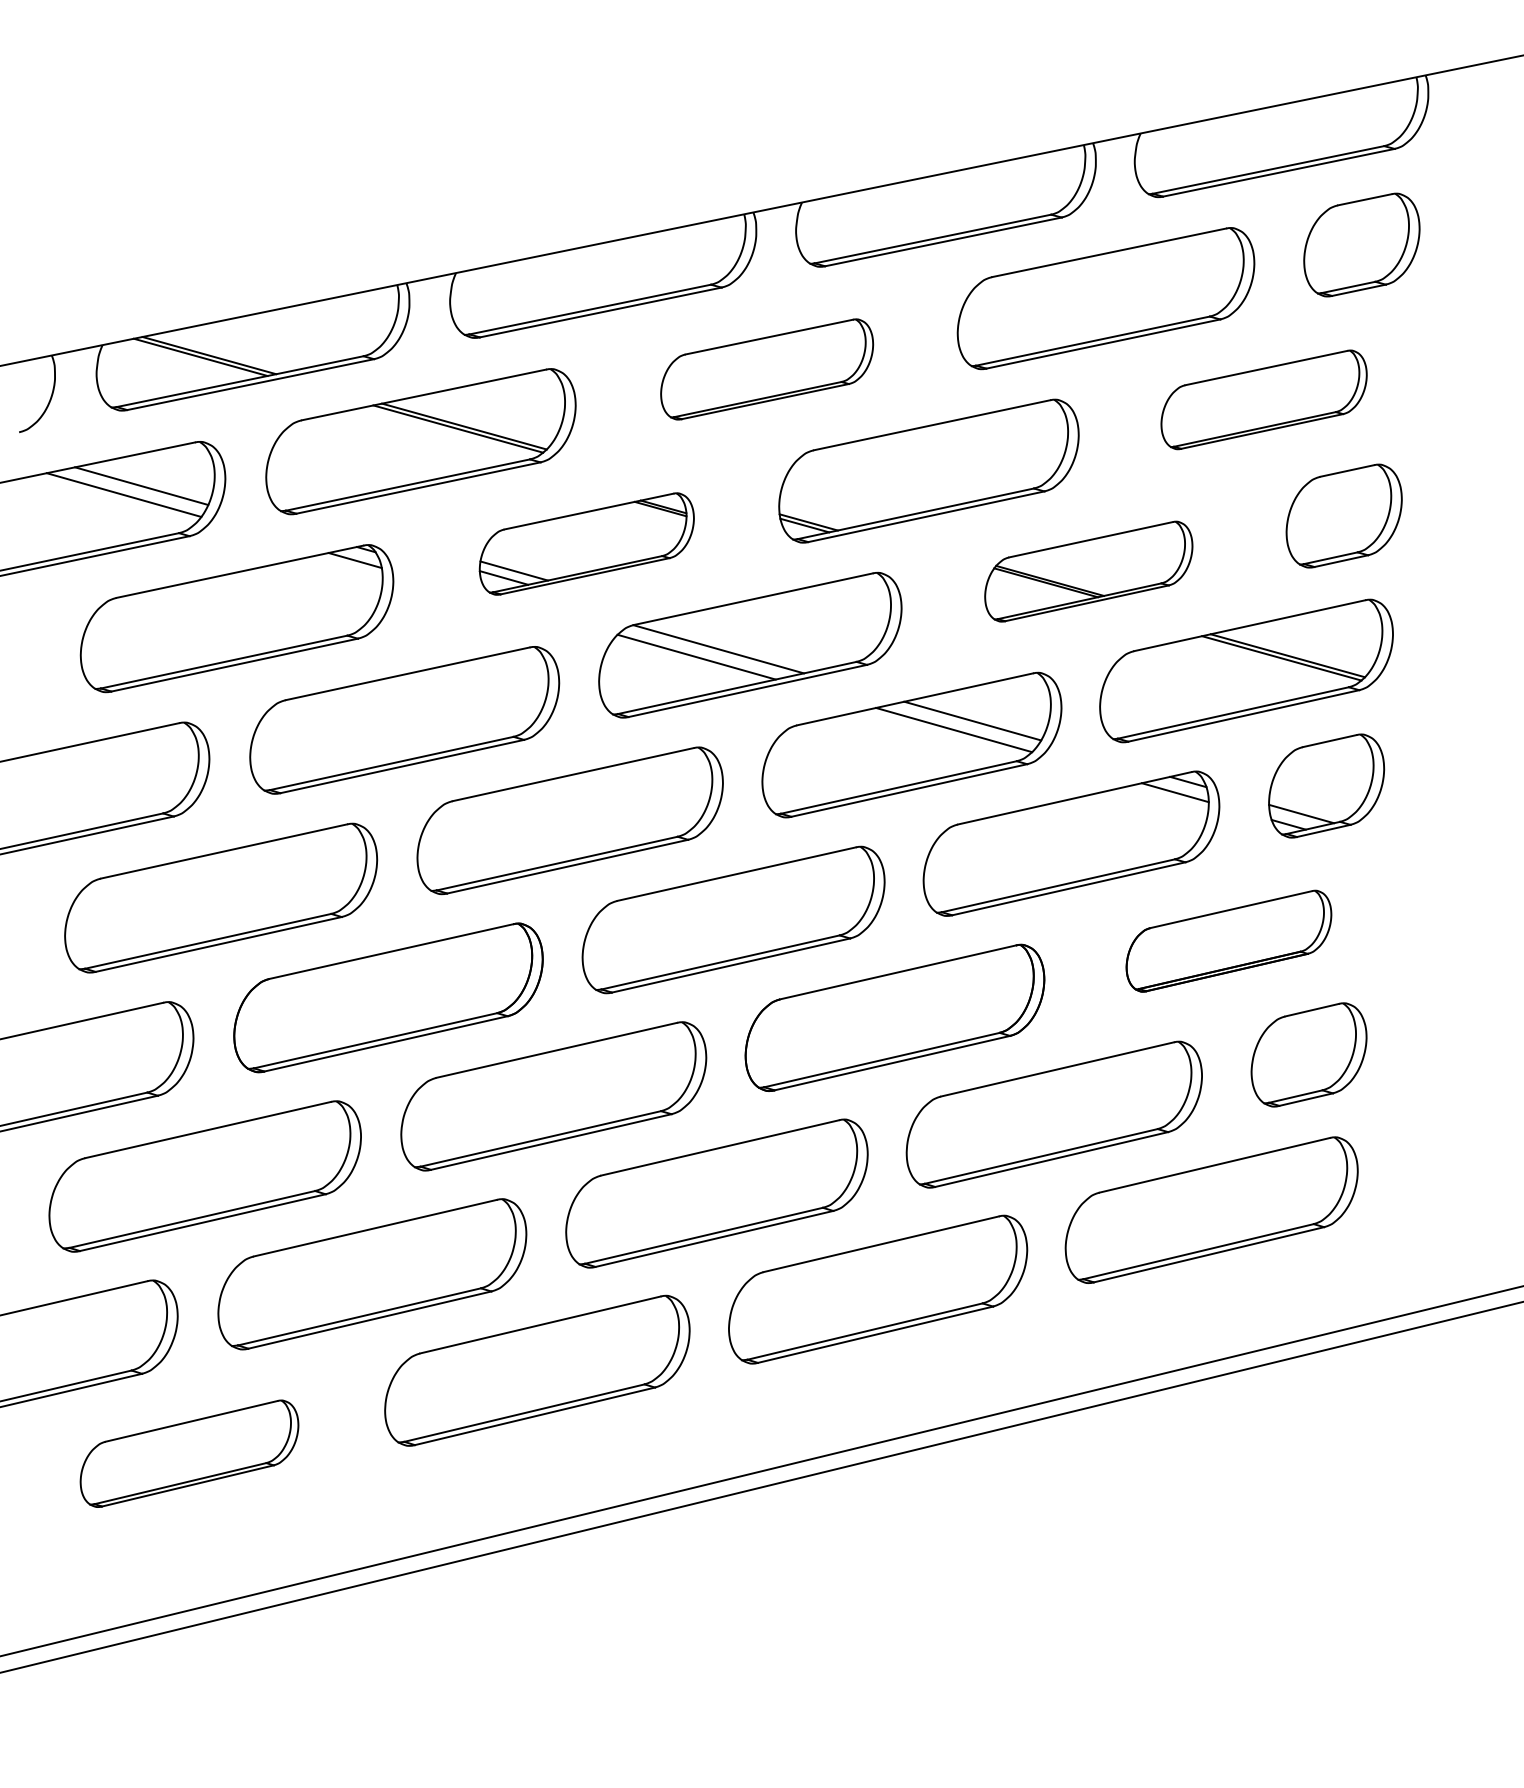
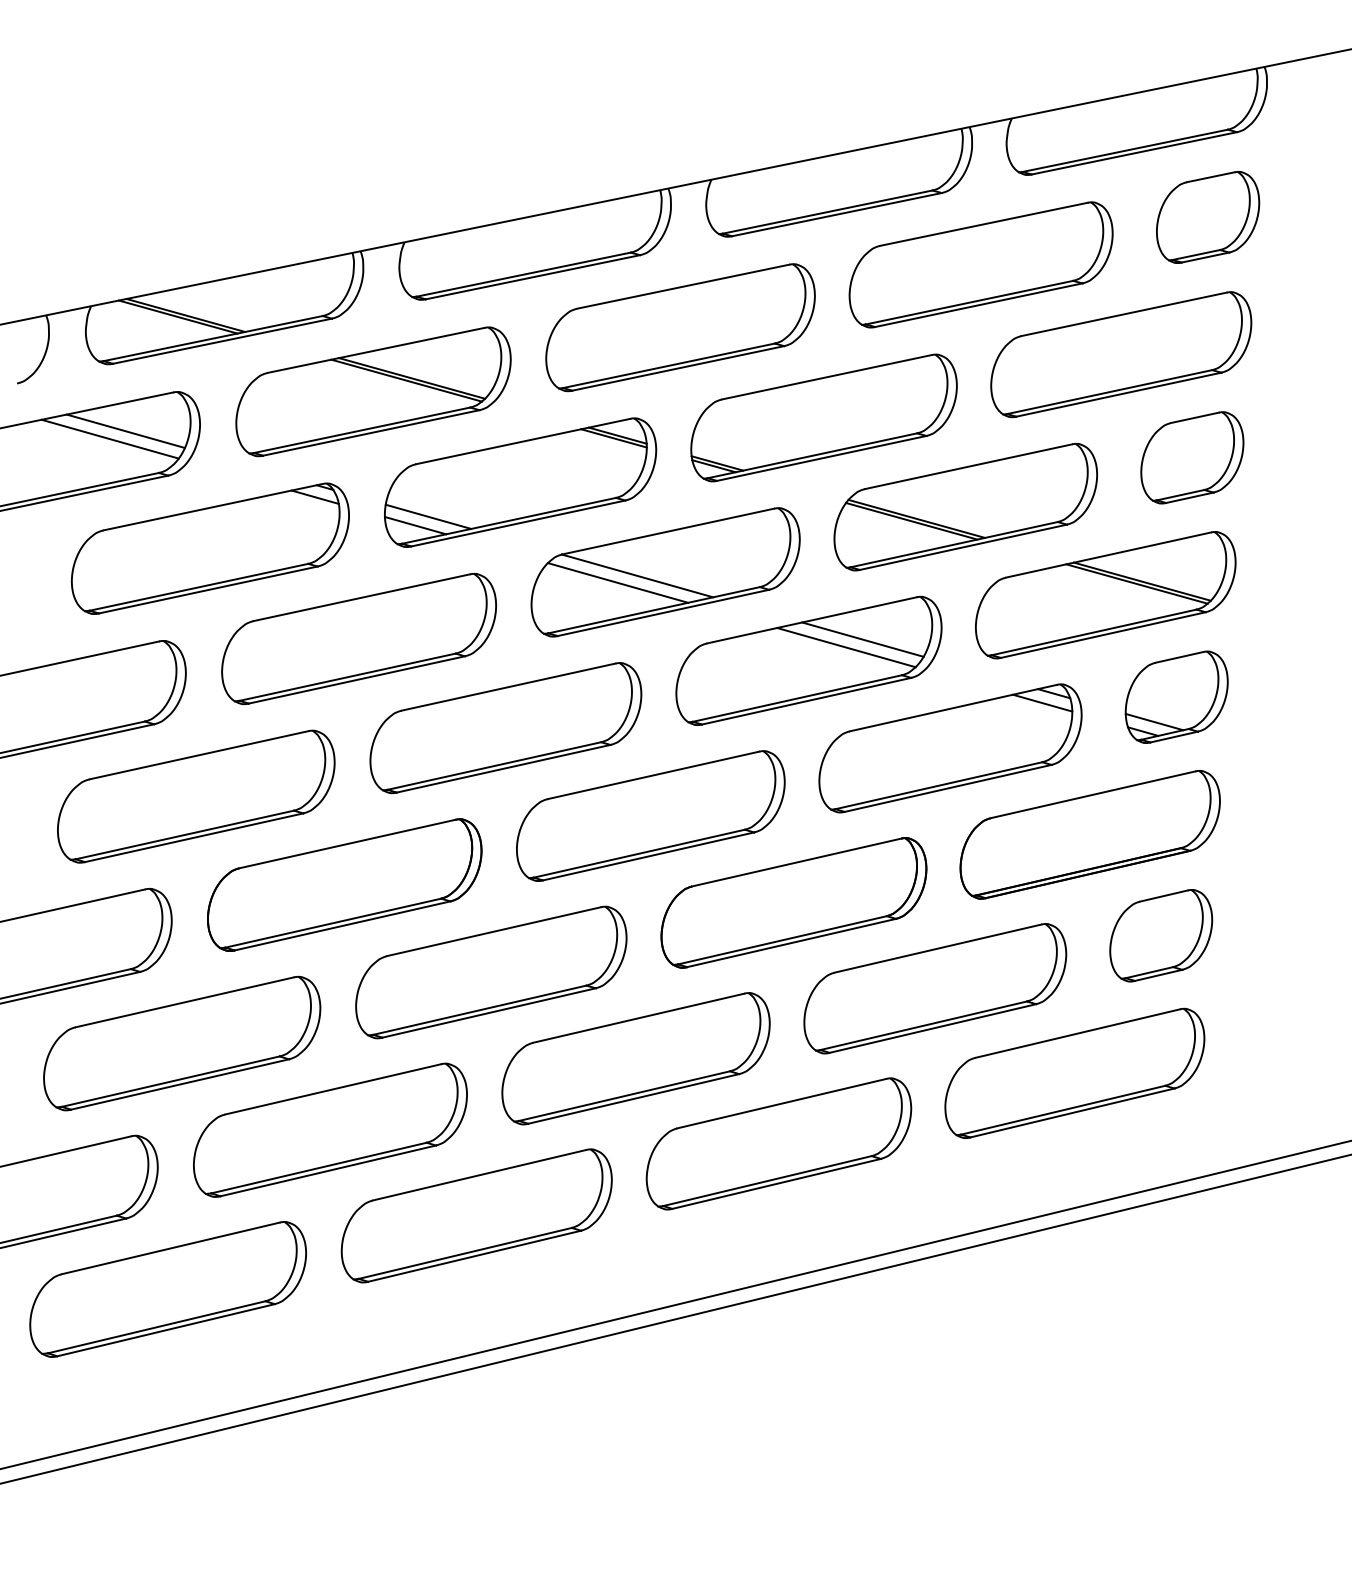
part: (767, 369) -> (680, 327), size x1.43
part: (1264, 399) -> (1121, 354), size x1.43
part: (586, 543) -> (520, 482), size x1.43
part: (1088, 570) -> (965, 506), size x1.43
part: (1228, 940) -> (1089, 834), size x1.43
part: (189, 1453) -> (168, 1289), size x1.43

